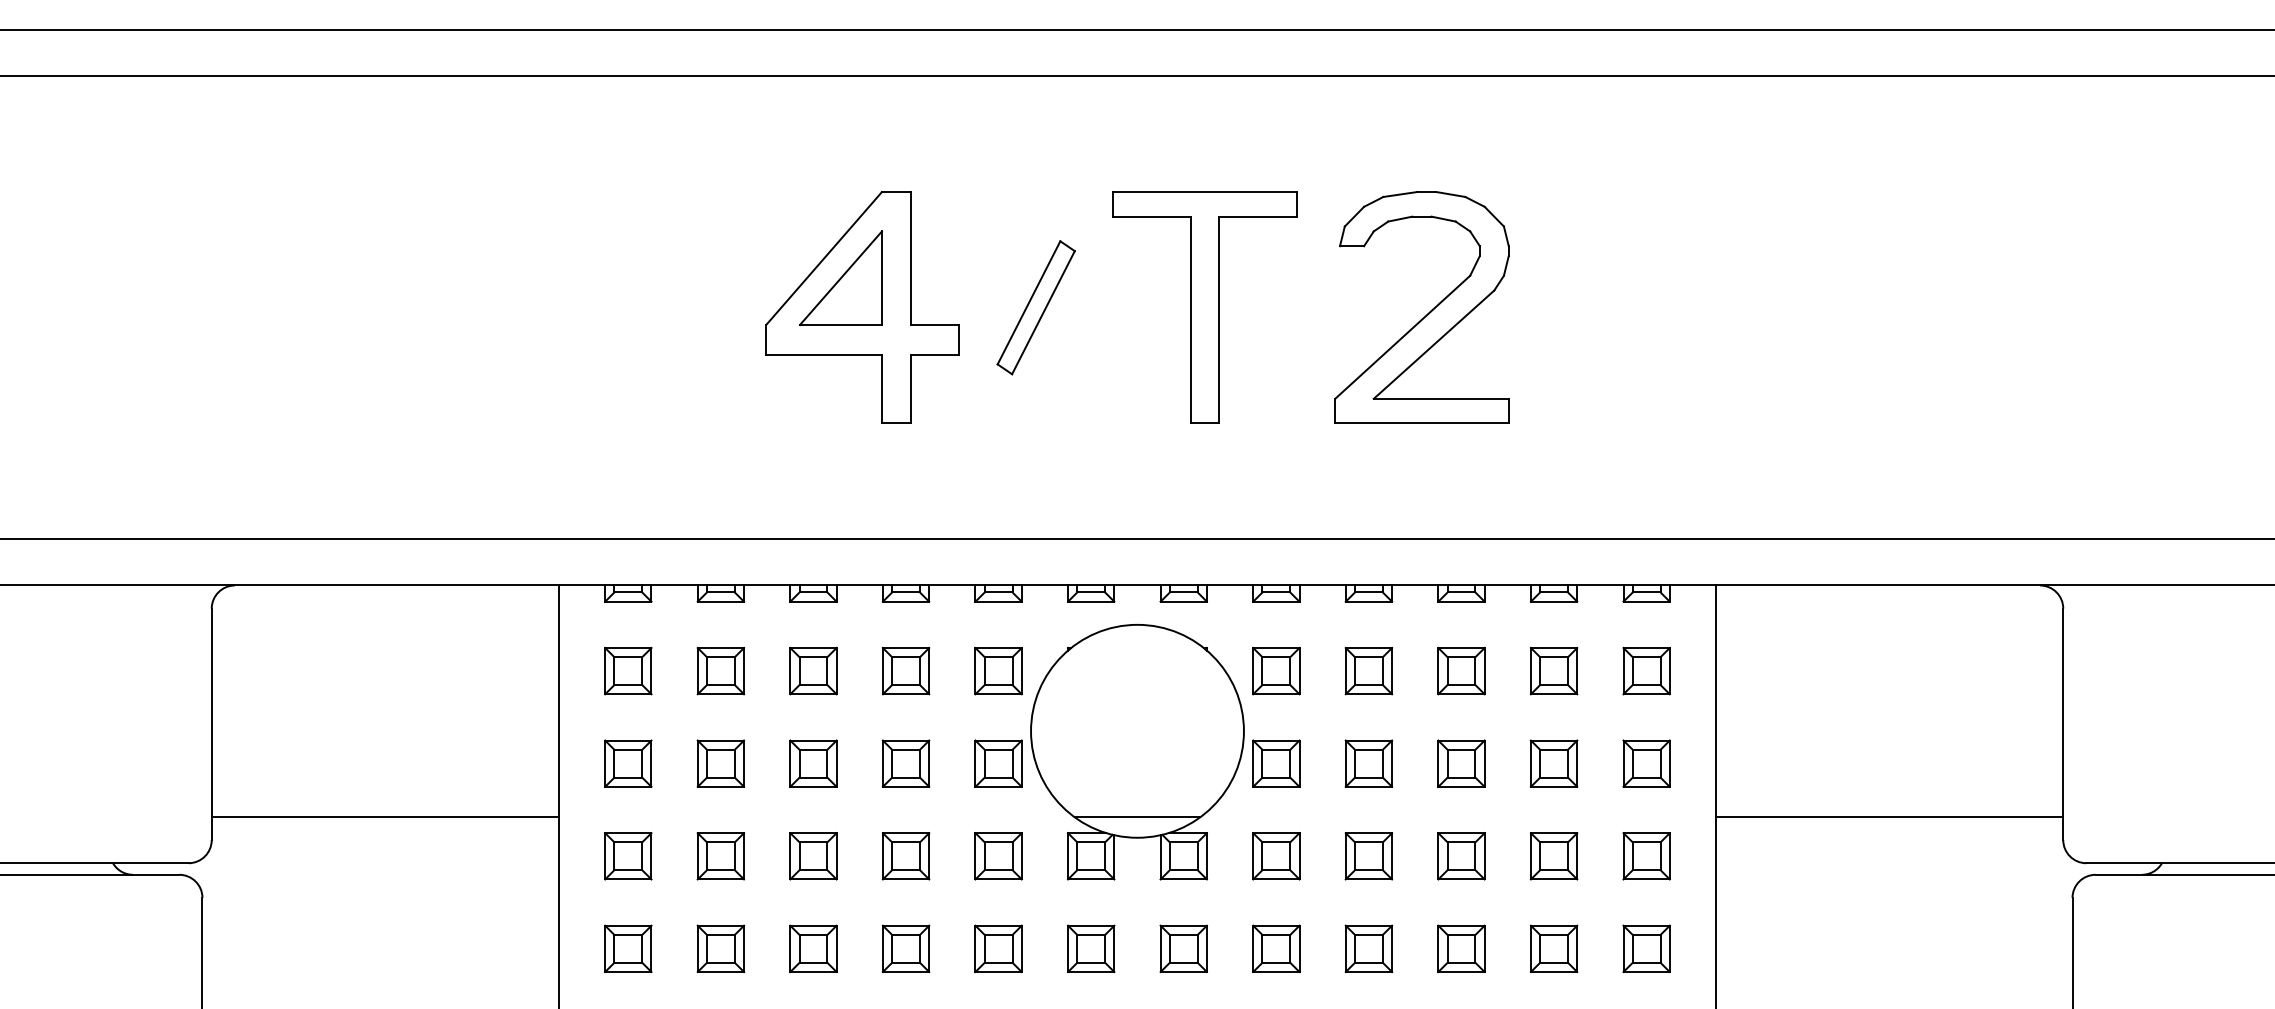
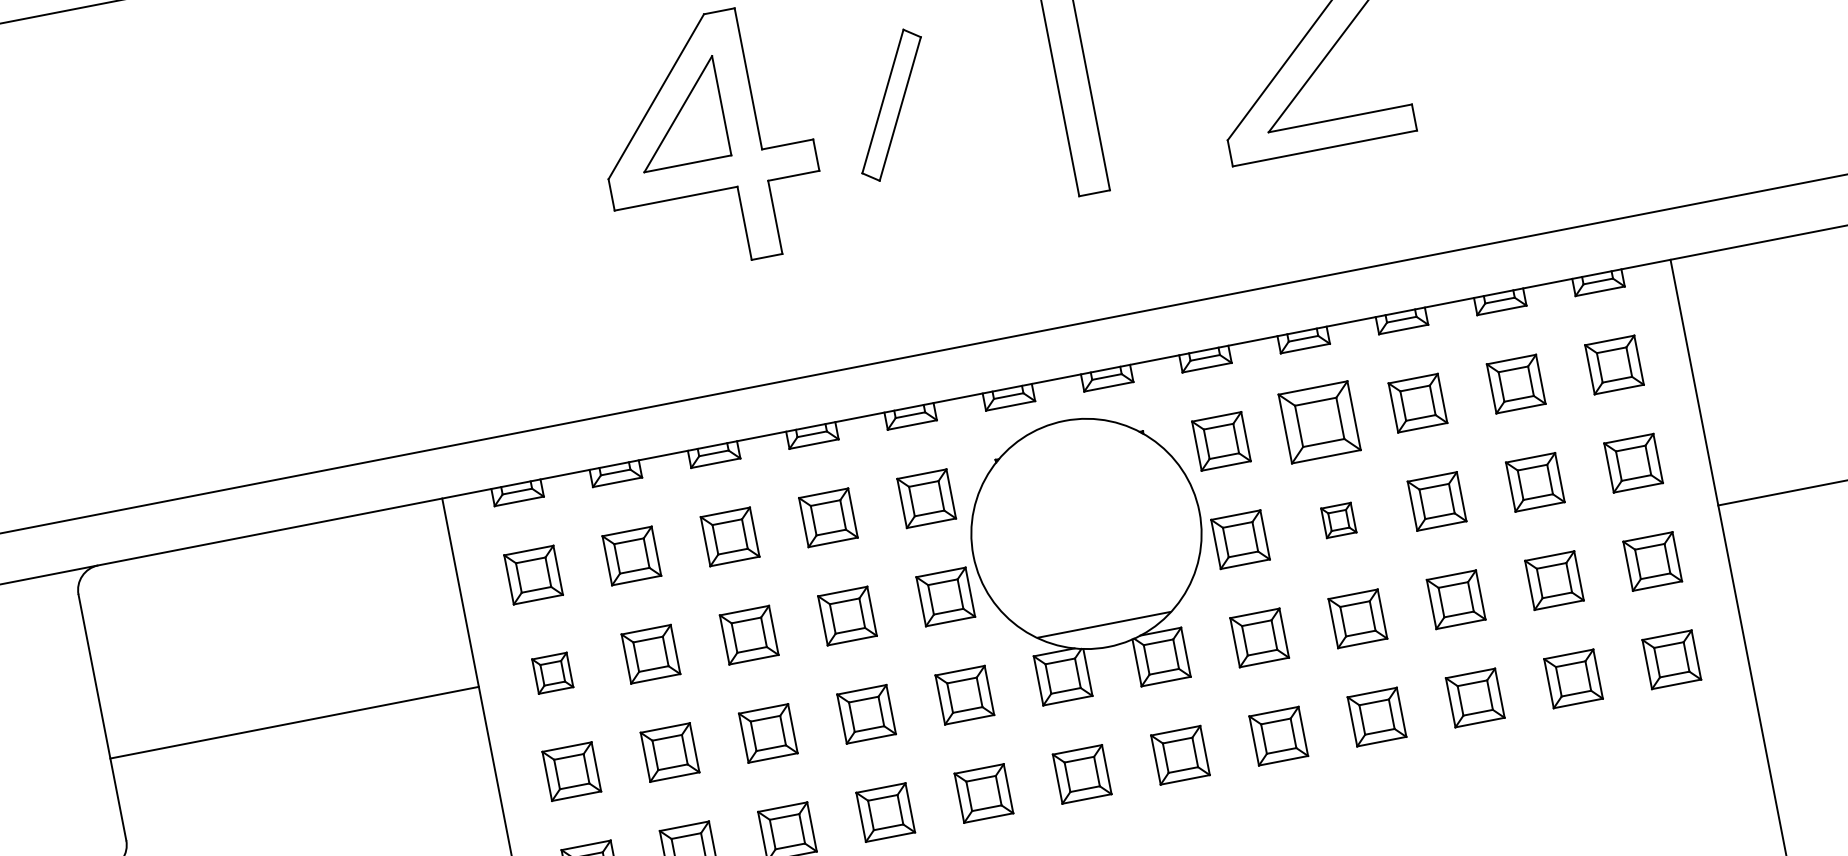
part: (1368, 670) -> (1319, 421), size x1.4
part: (628, 763) -> (552, 673), size x0.7
part: (1368, 763) -> (1338, 520), size x0.6
line: (384, 816) -> (293, 722), moved

